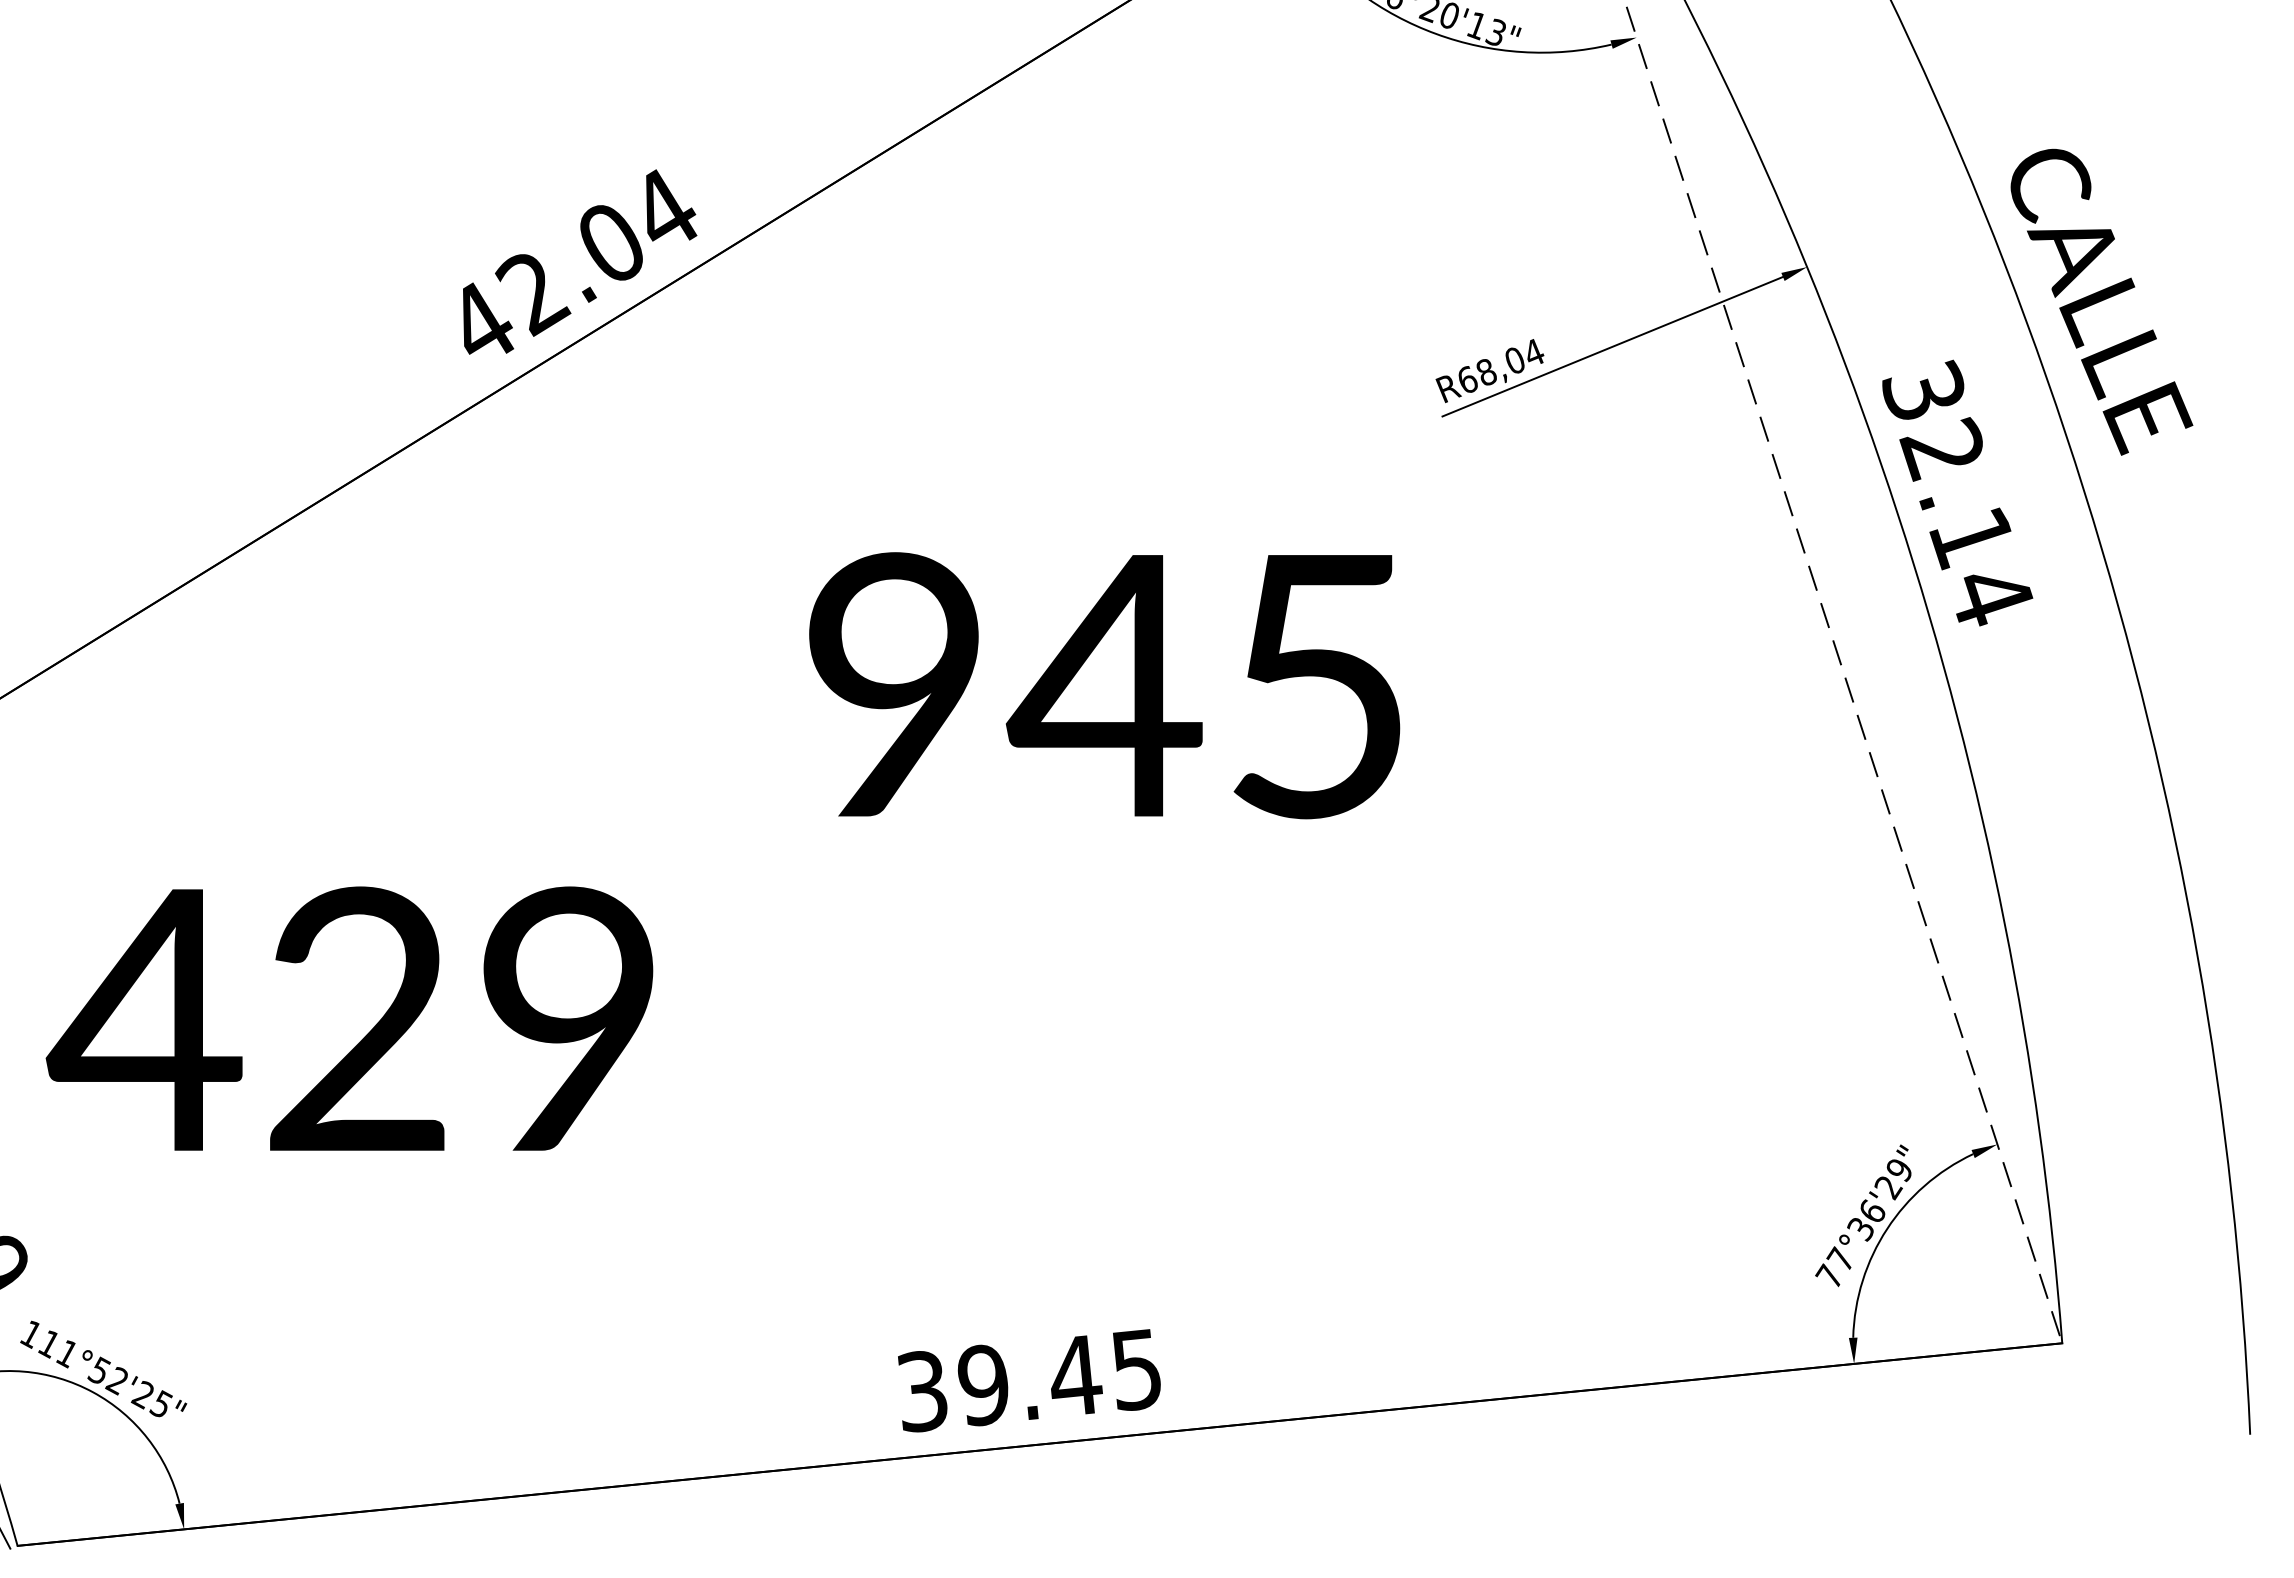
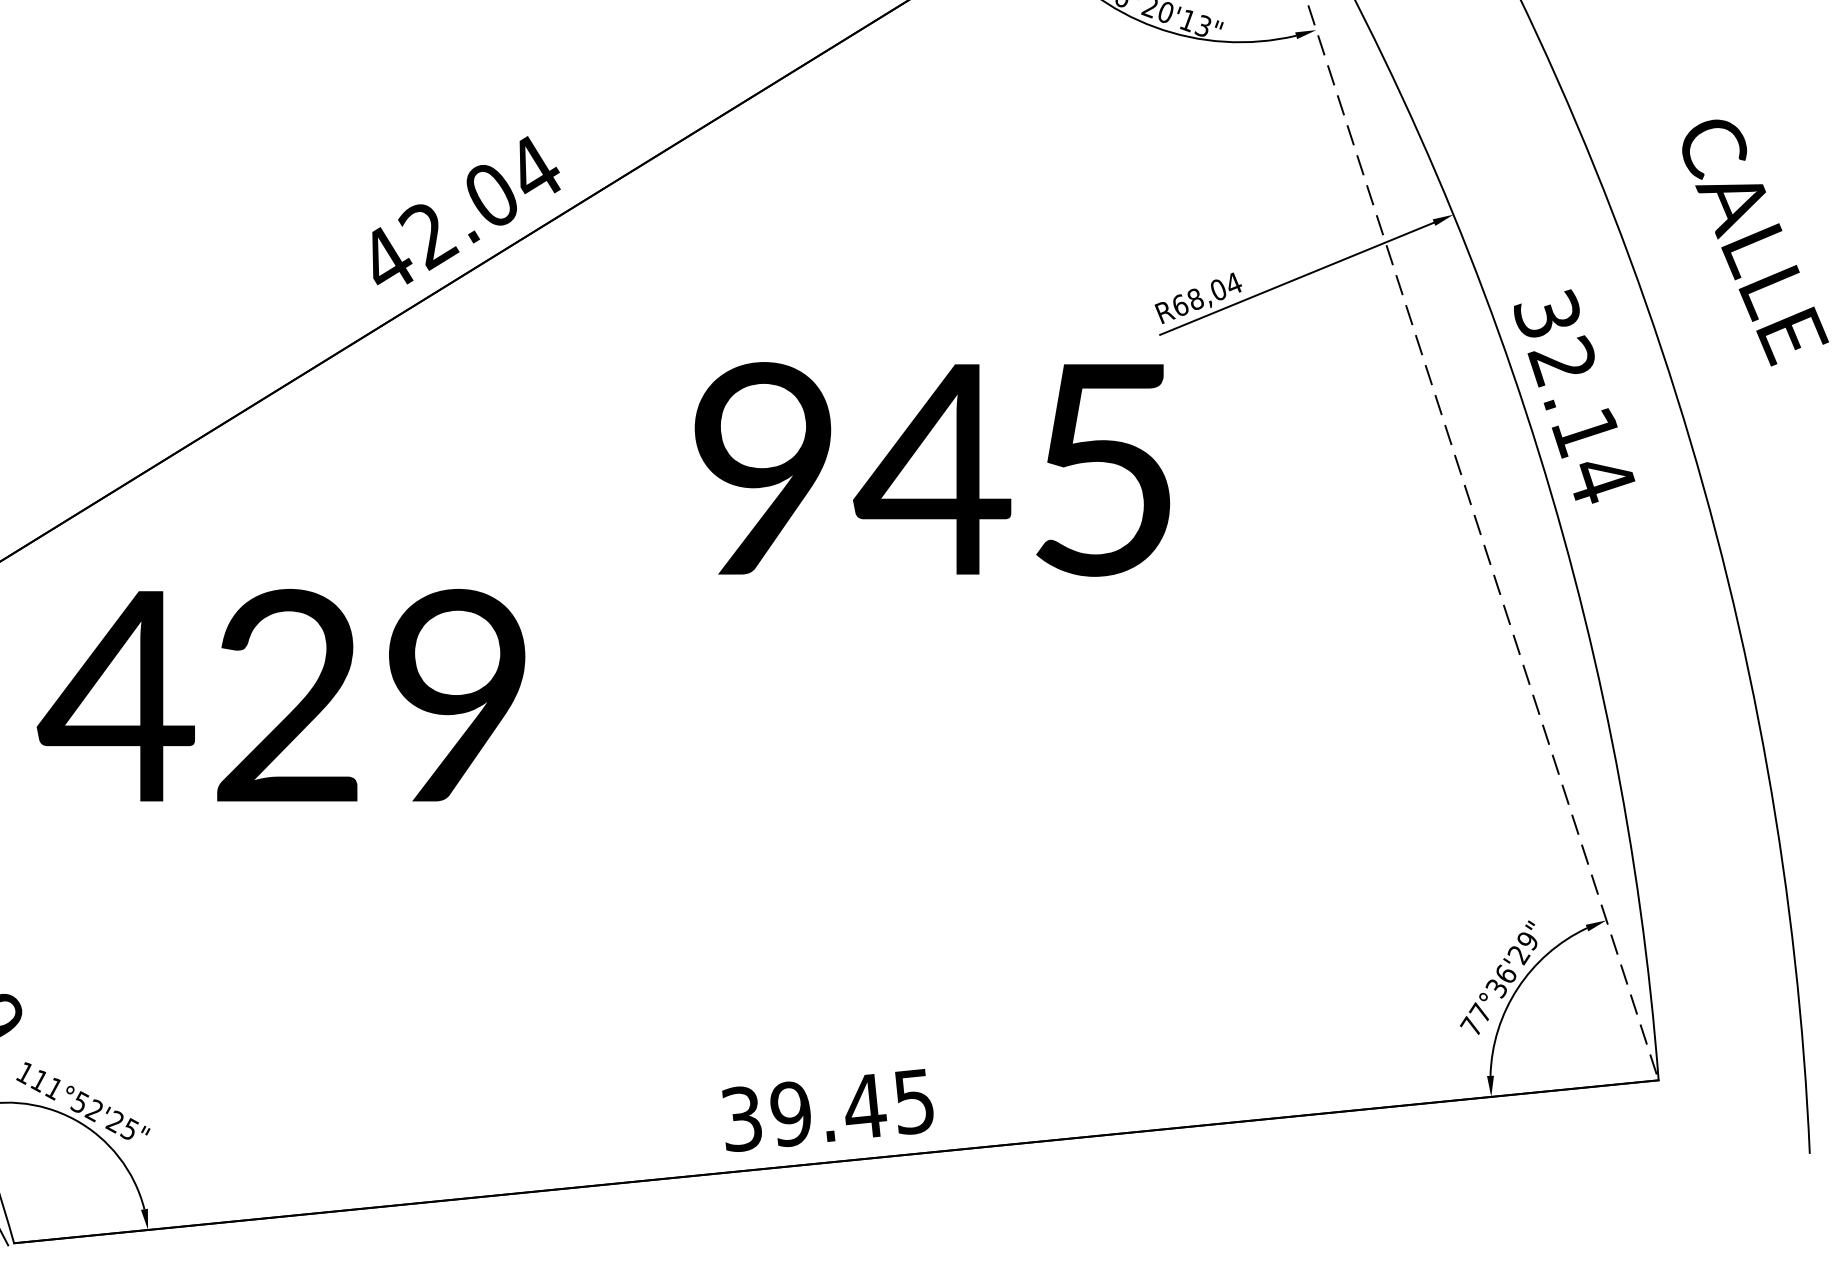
text: (2101, 301) -> (1755, 242), moved
text: (1104, 685) -> (932, 469), moved
text: (348, 1019) -> (280, 695), moved

